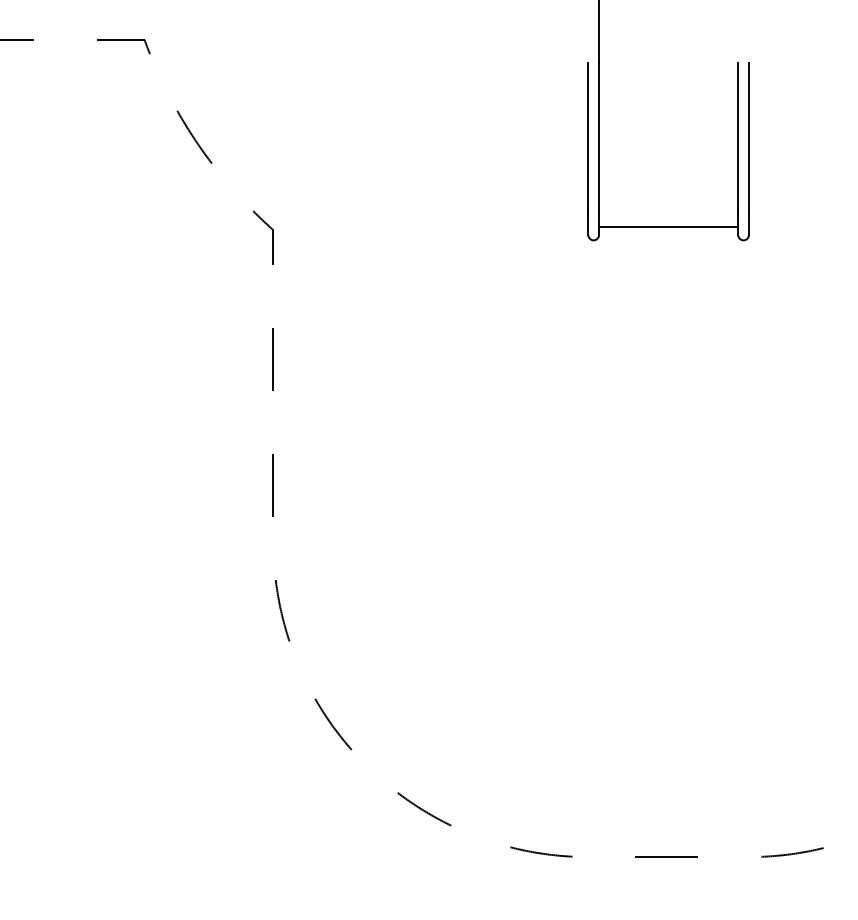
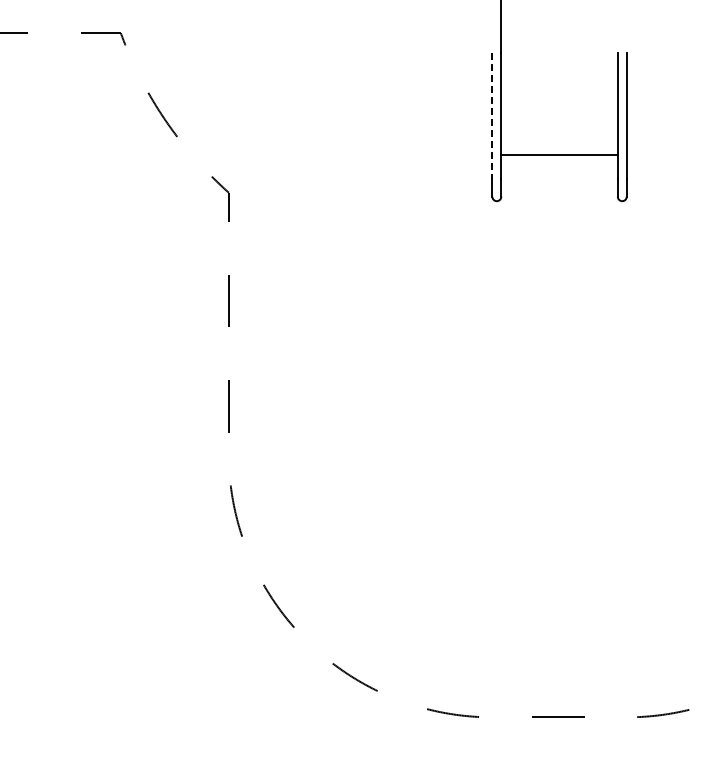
line: (588, 138) -> (492, 115), solid -> dashed
line: (668, 227) -> (559, 155), moved

